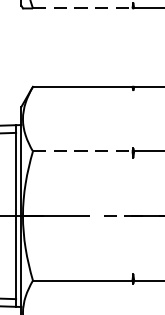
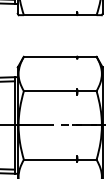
line: (83, 9) -> (50, 15), dashed -> solid
line: (83, 152) -> (50, 91), dashed -> solid

